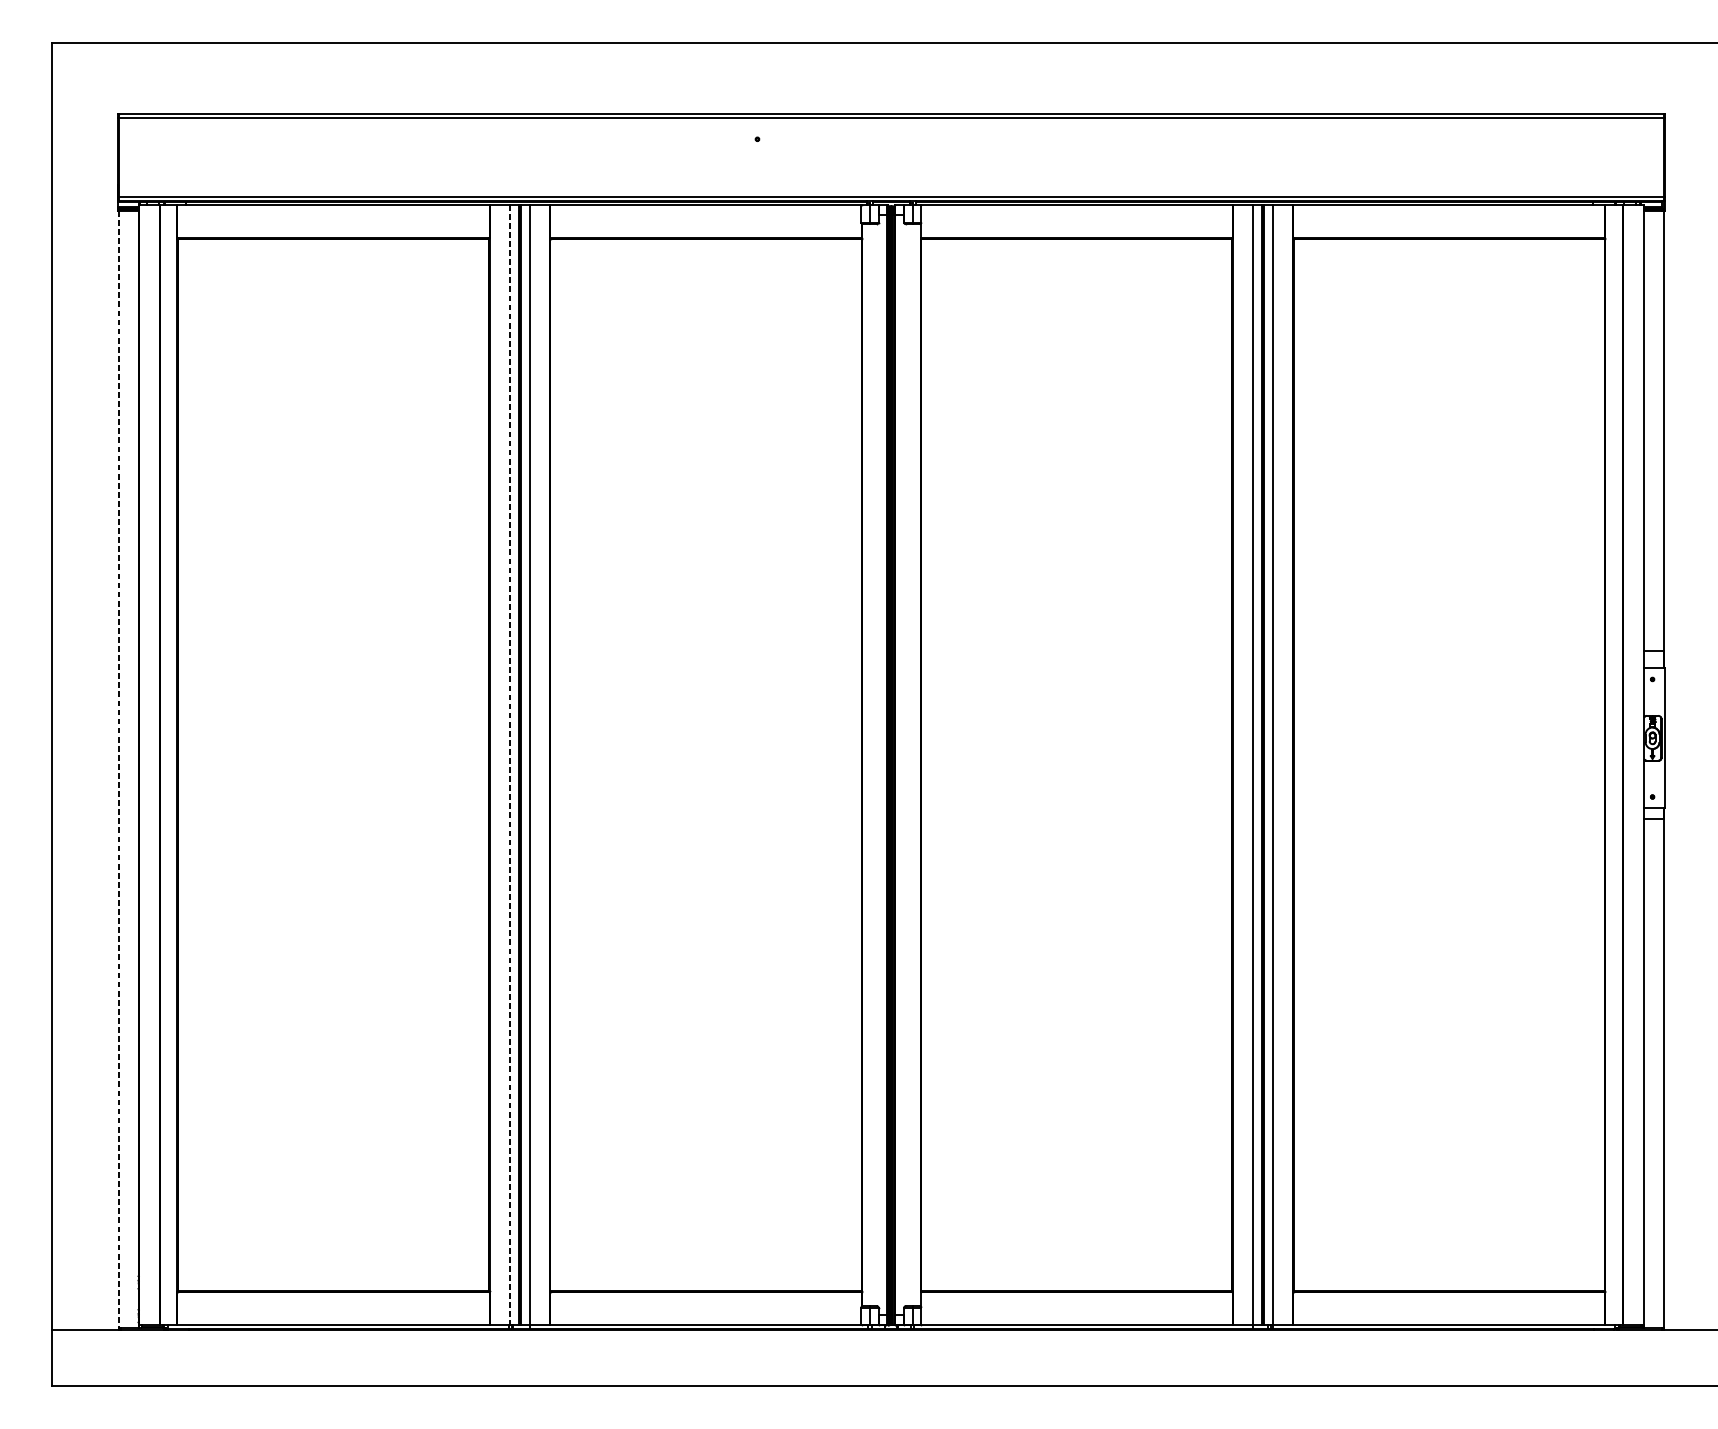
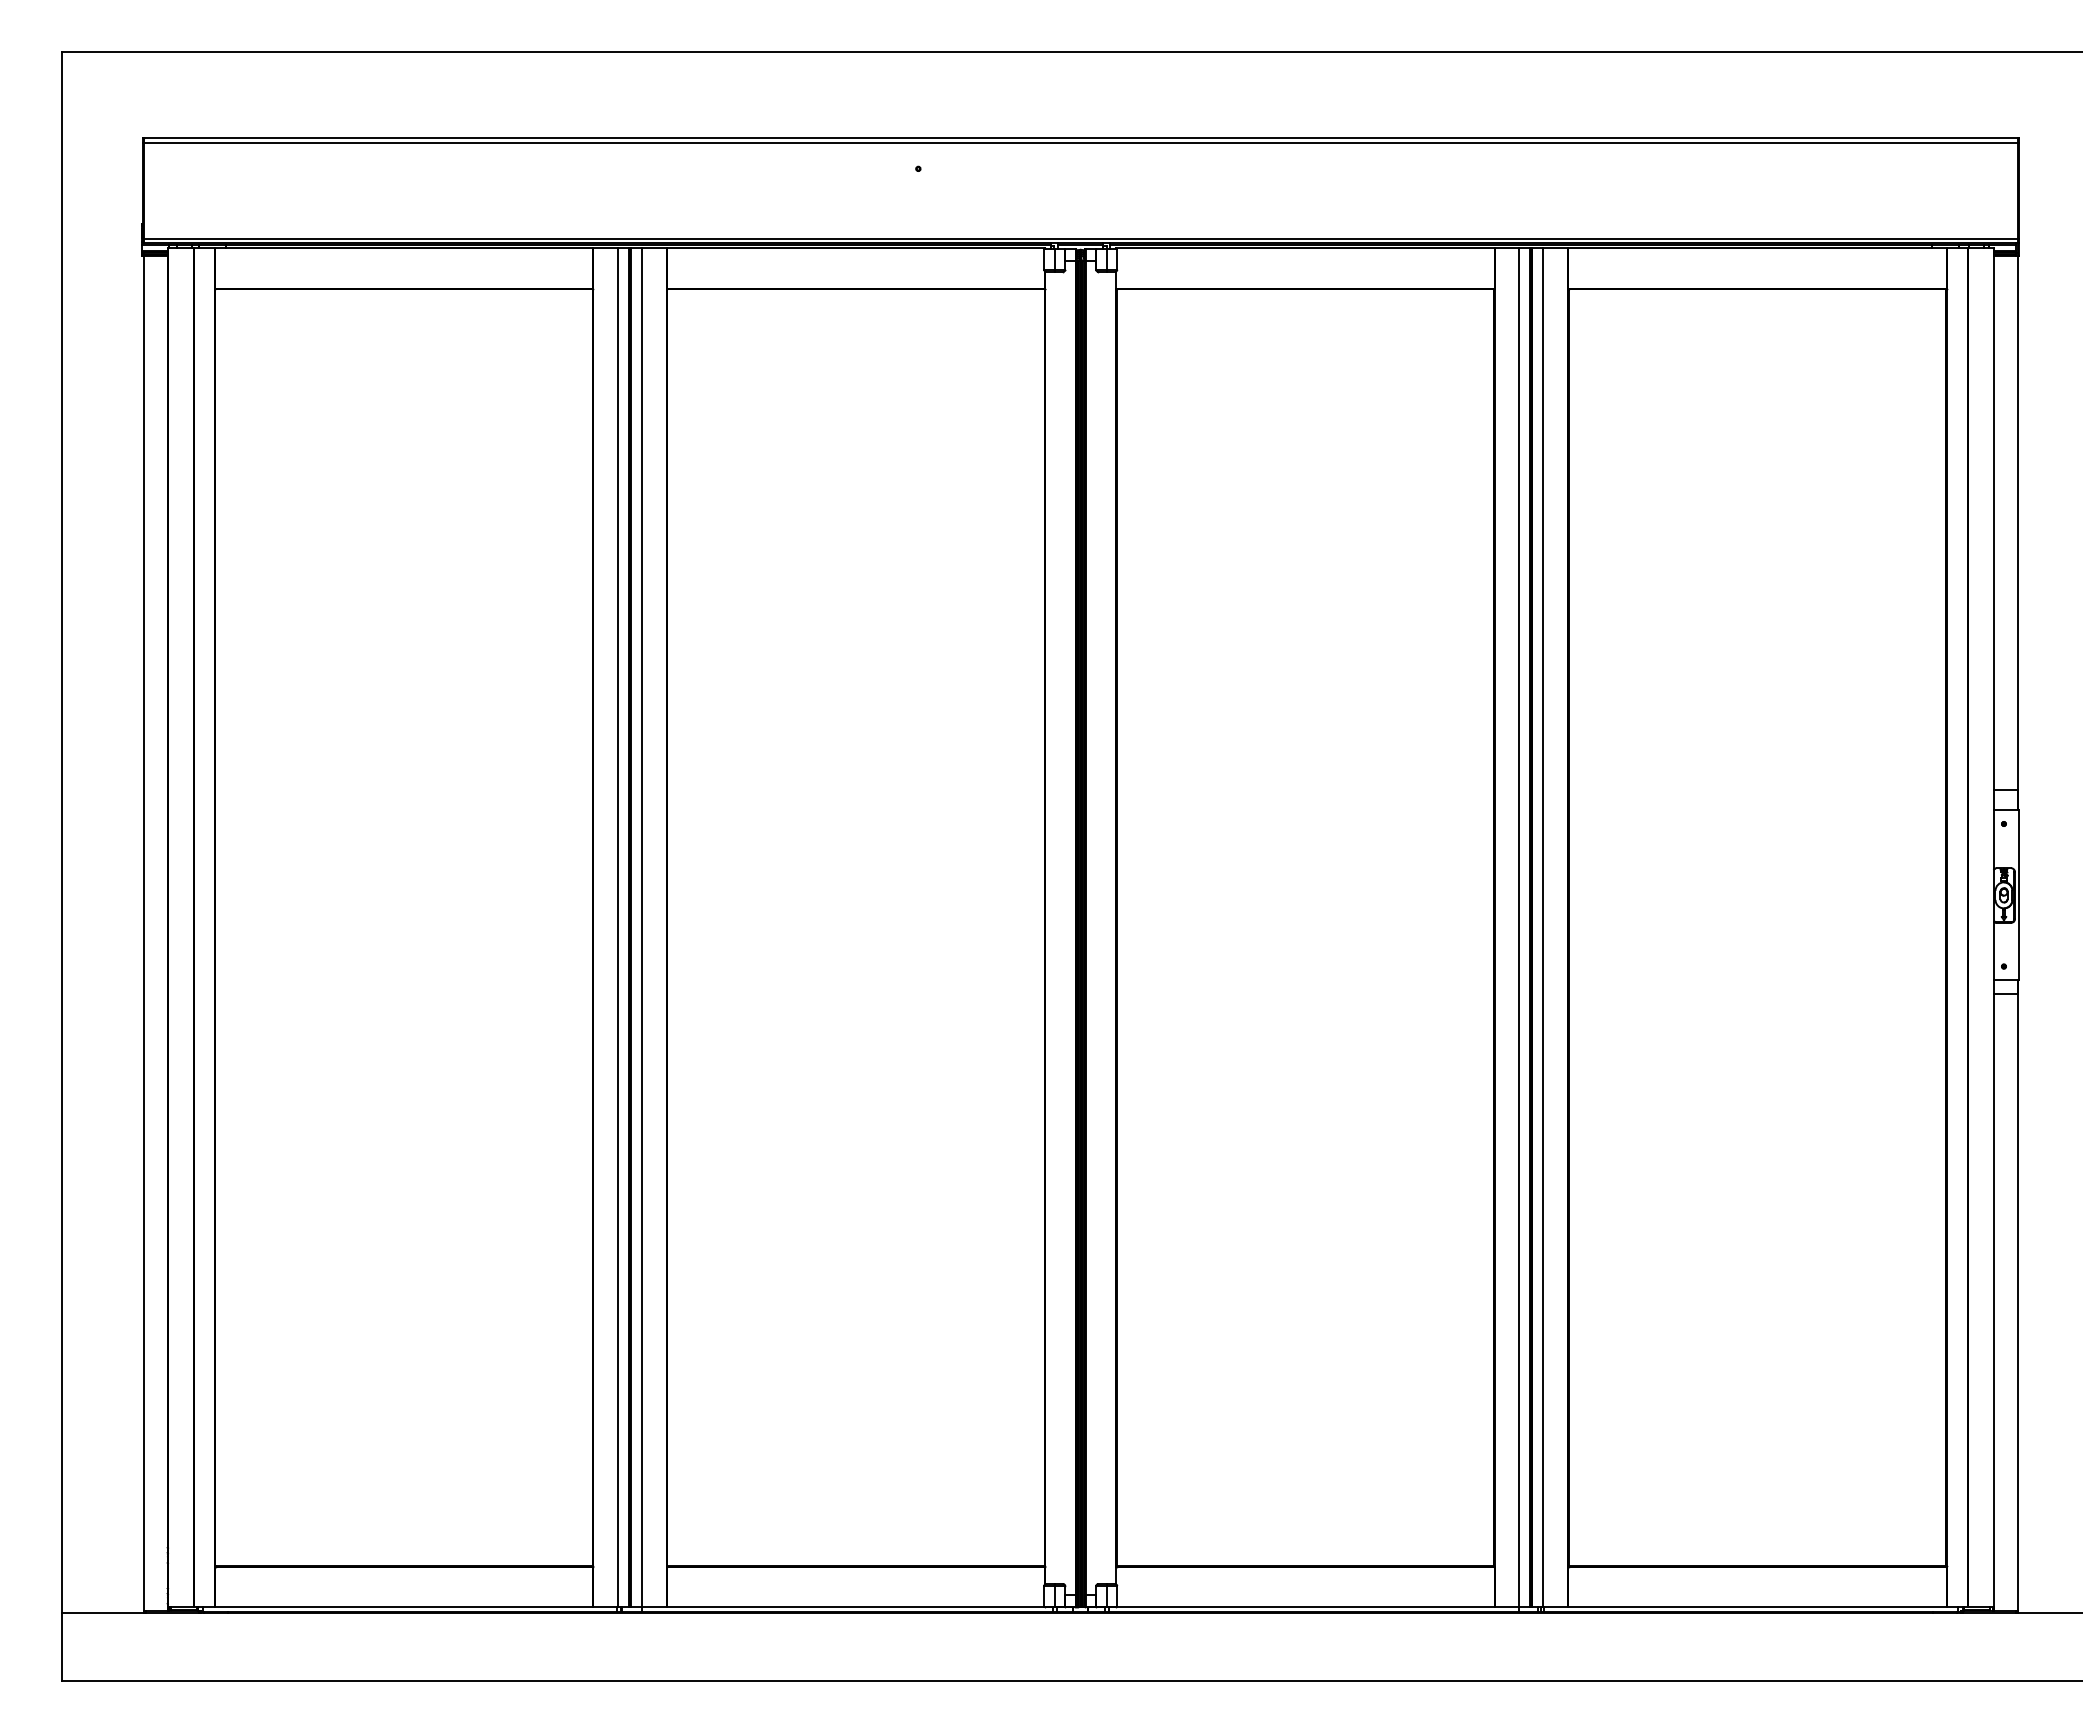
line: (510, 764) -> (618, 927), dashed -> solid
line: (118, 769) -> (143, 933), dashed -> solid

